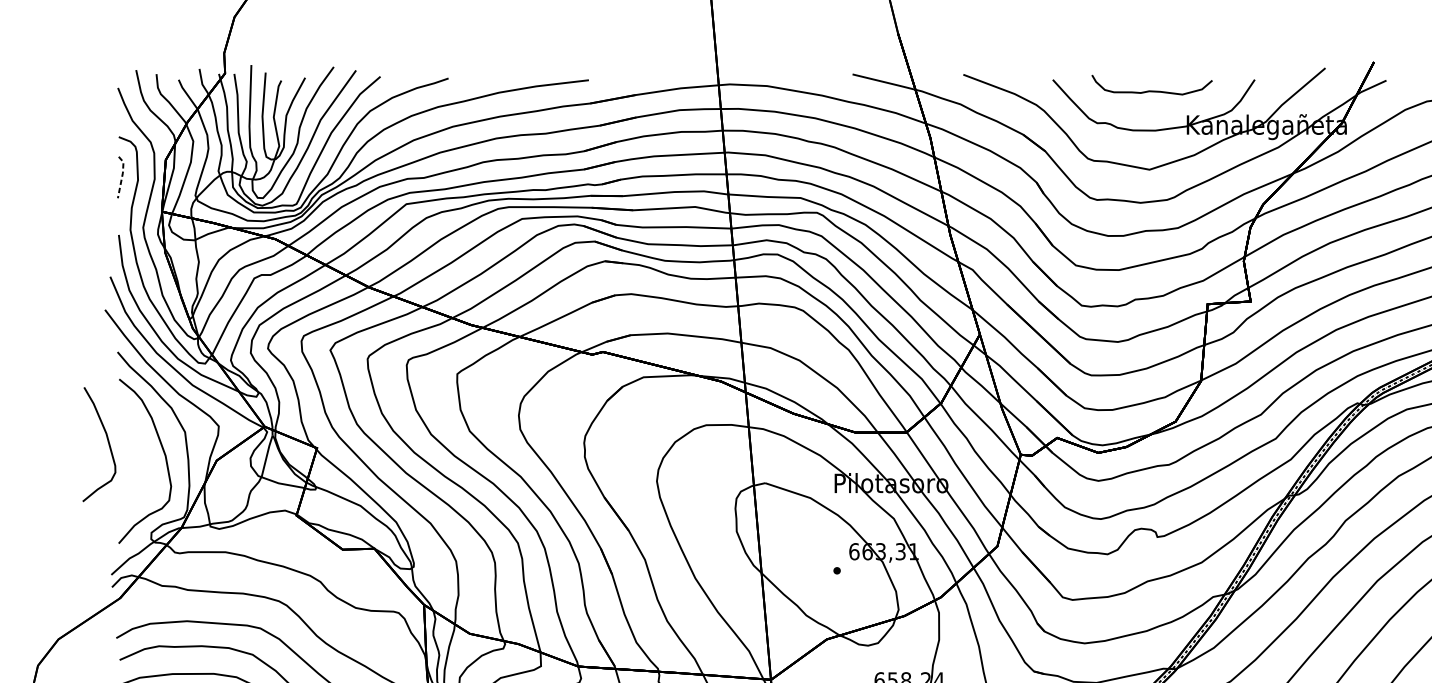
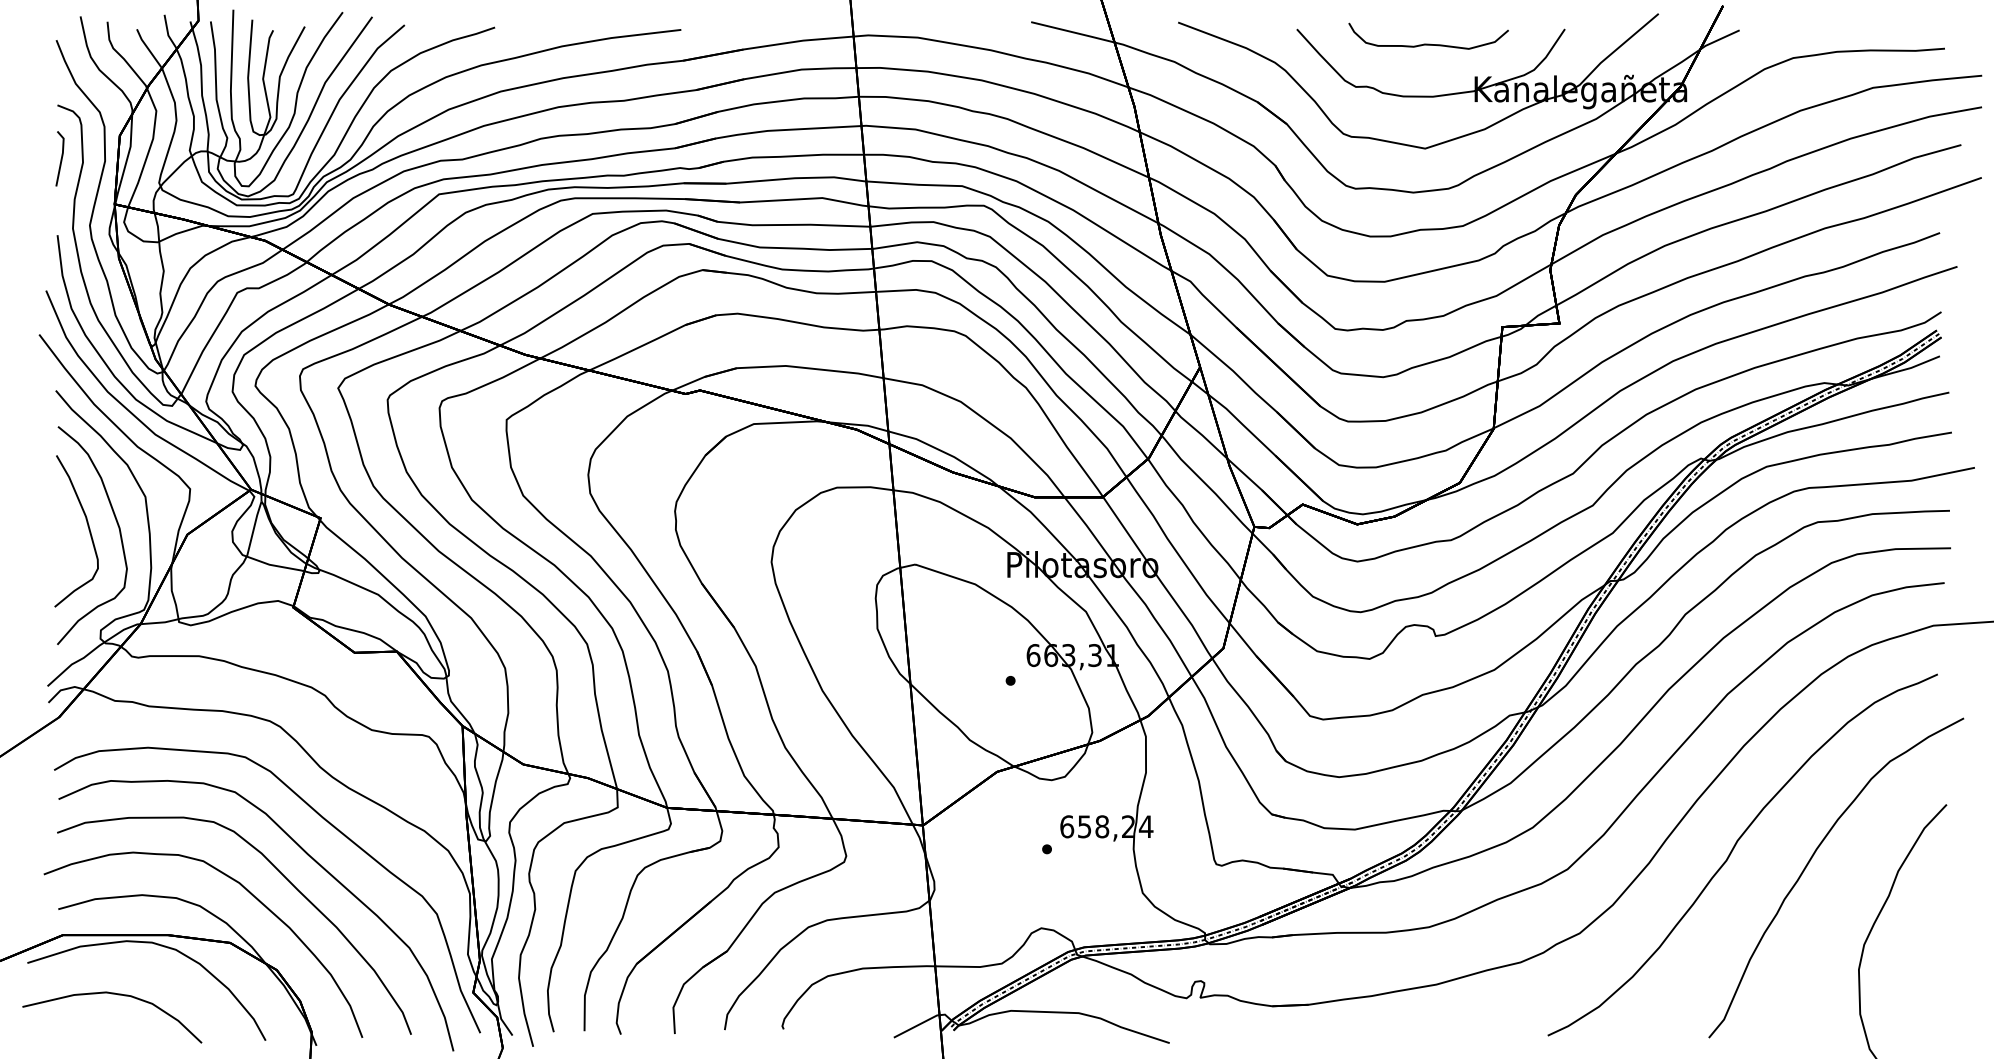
line: (122, 175) -> (62, 156), dashed -> solid
curve: (108, 443) -> (88, 530), moved

